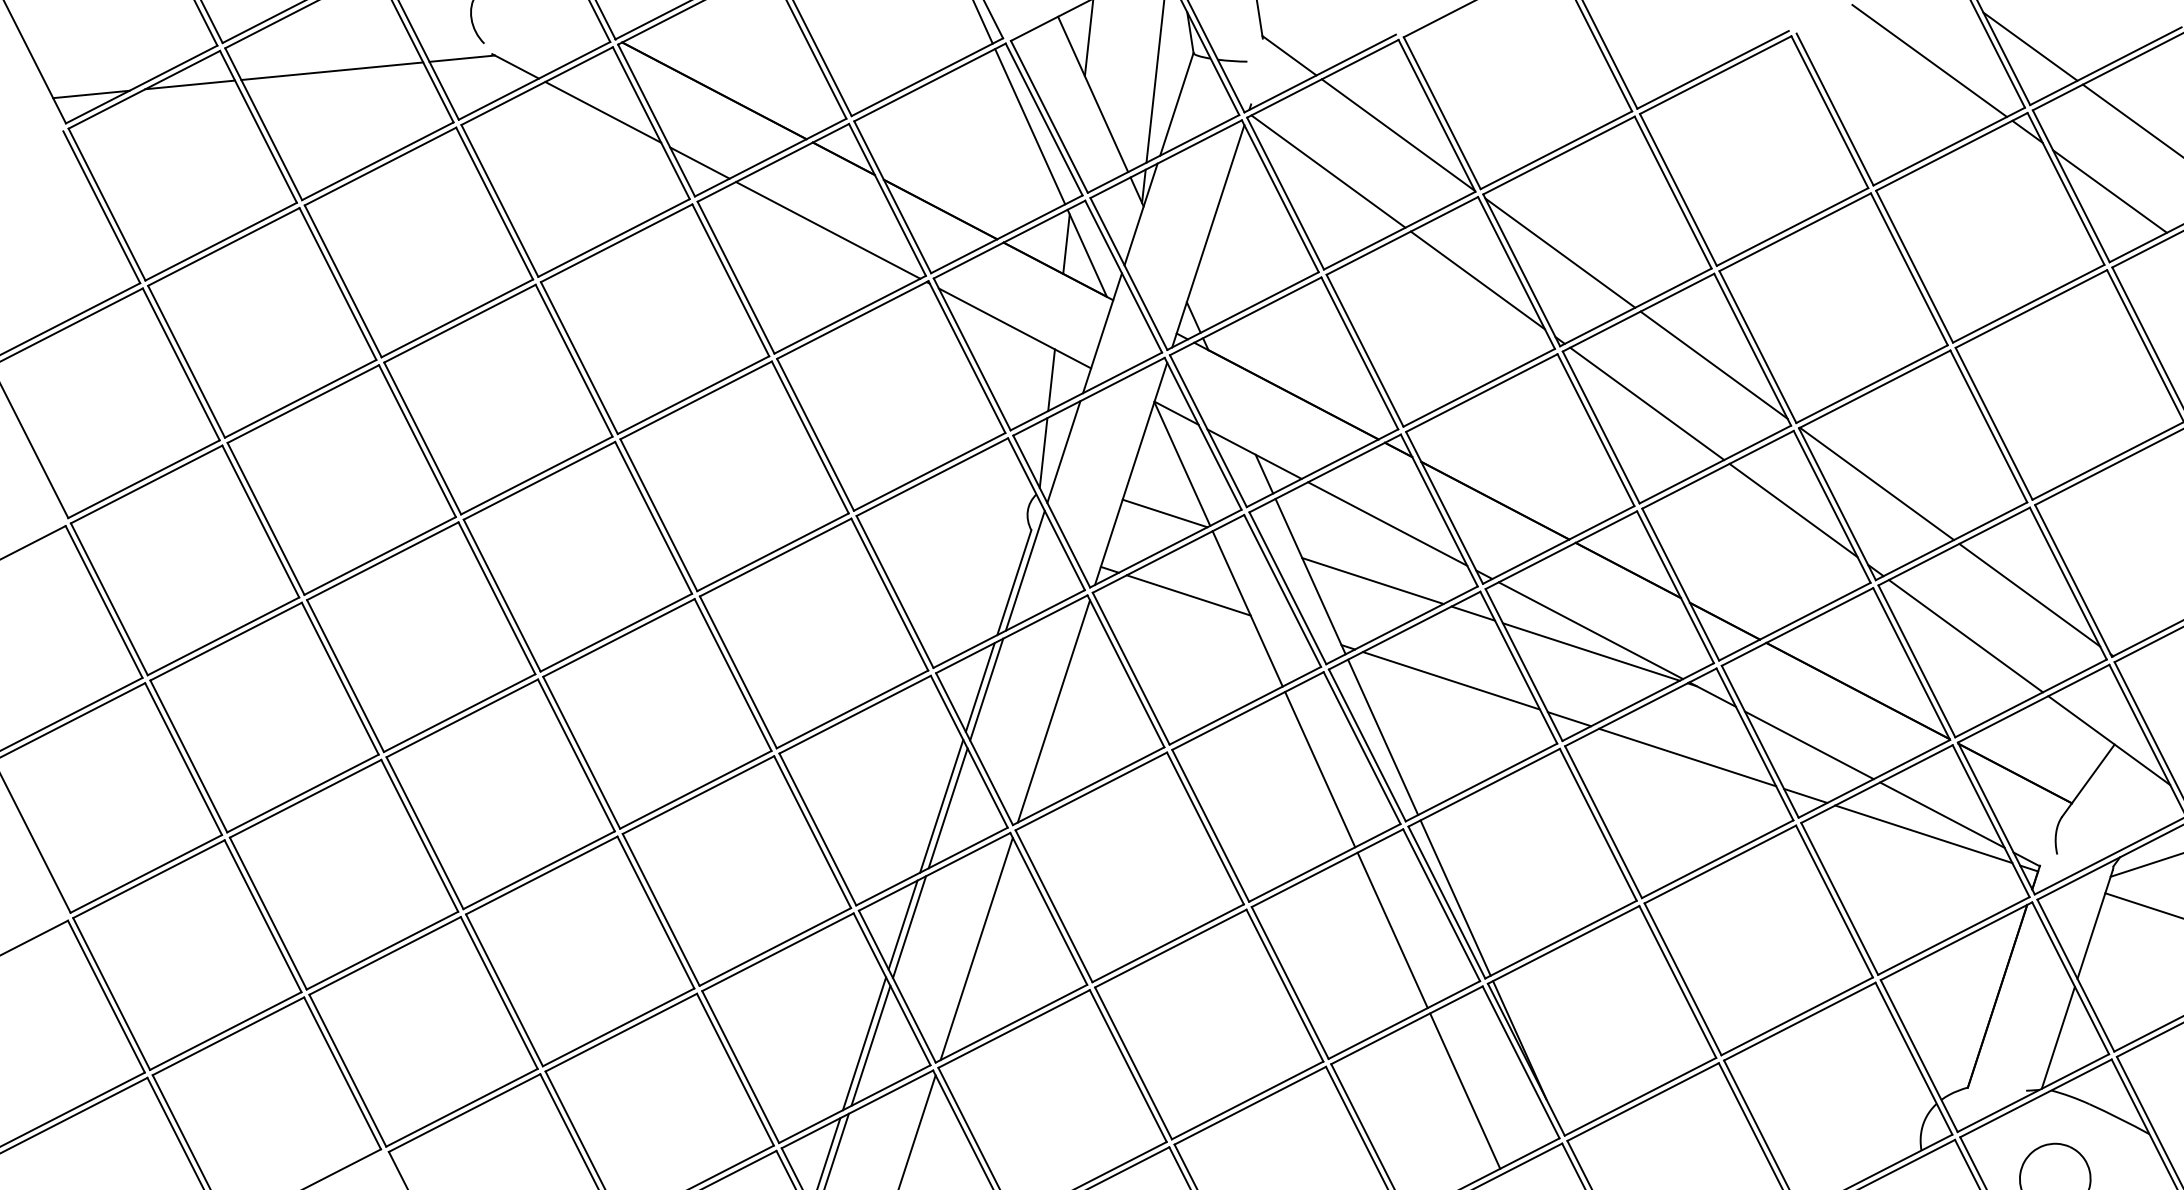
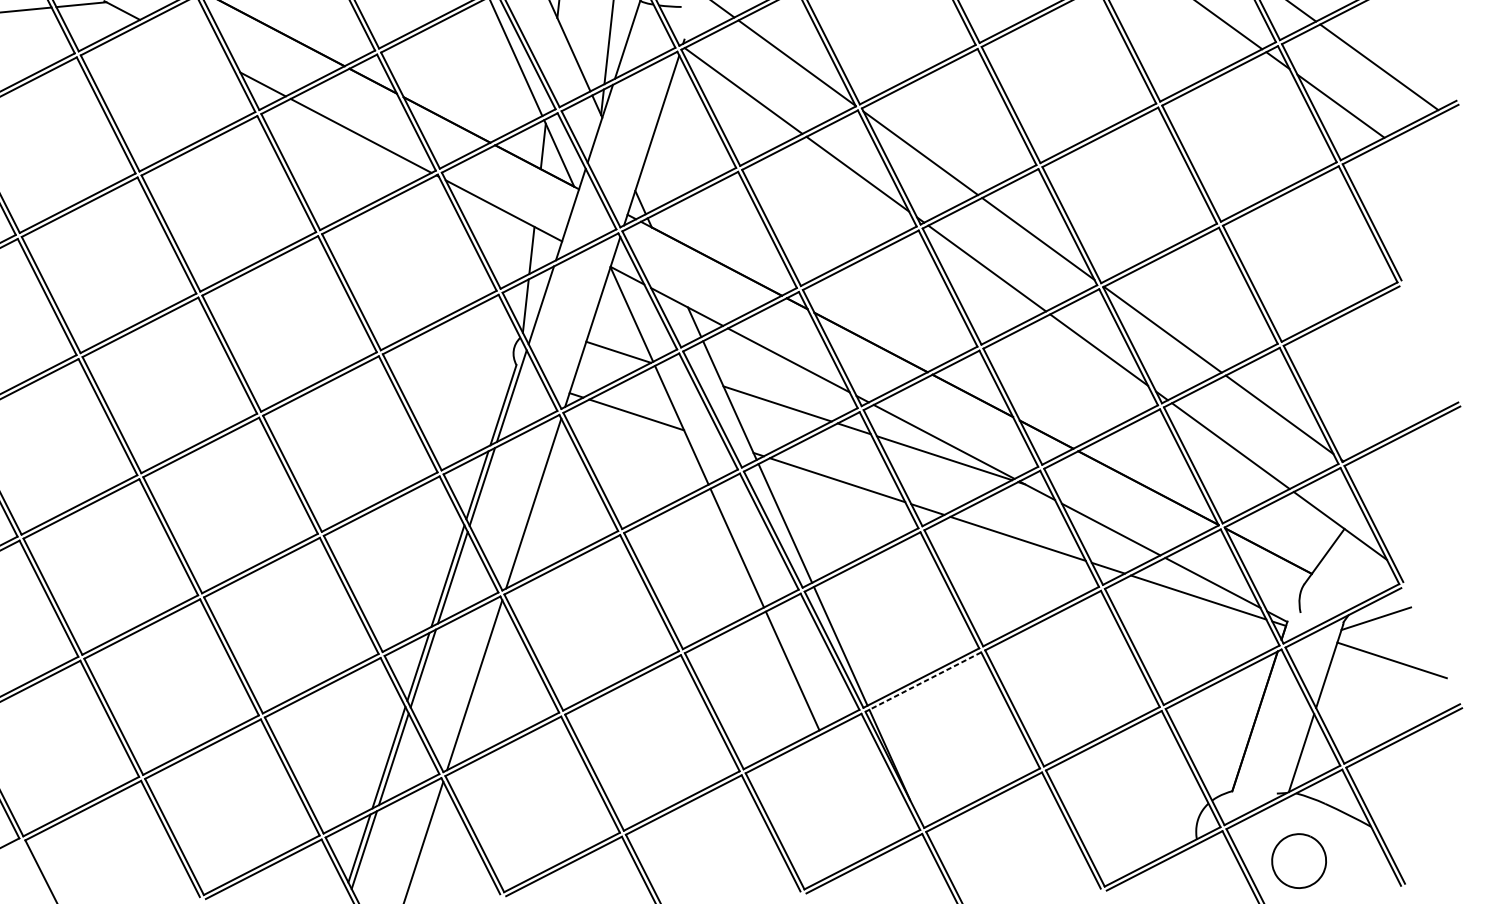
line: (603, 111) -> (189, 45), removed
line: (1563, 945) -> (923, 682), solid -> dashed
line: (1465, 1090) -> (848, 793), removed

